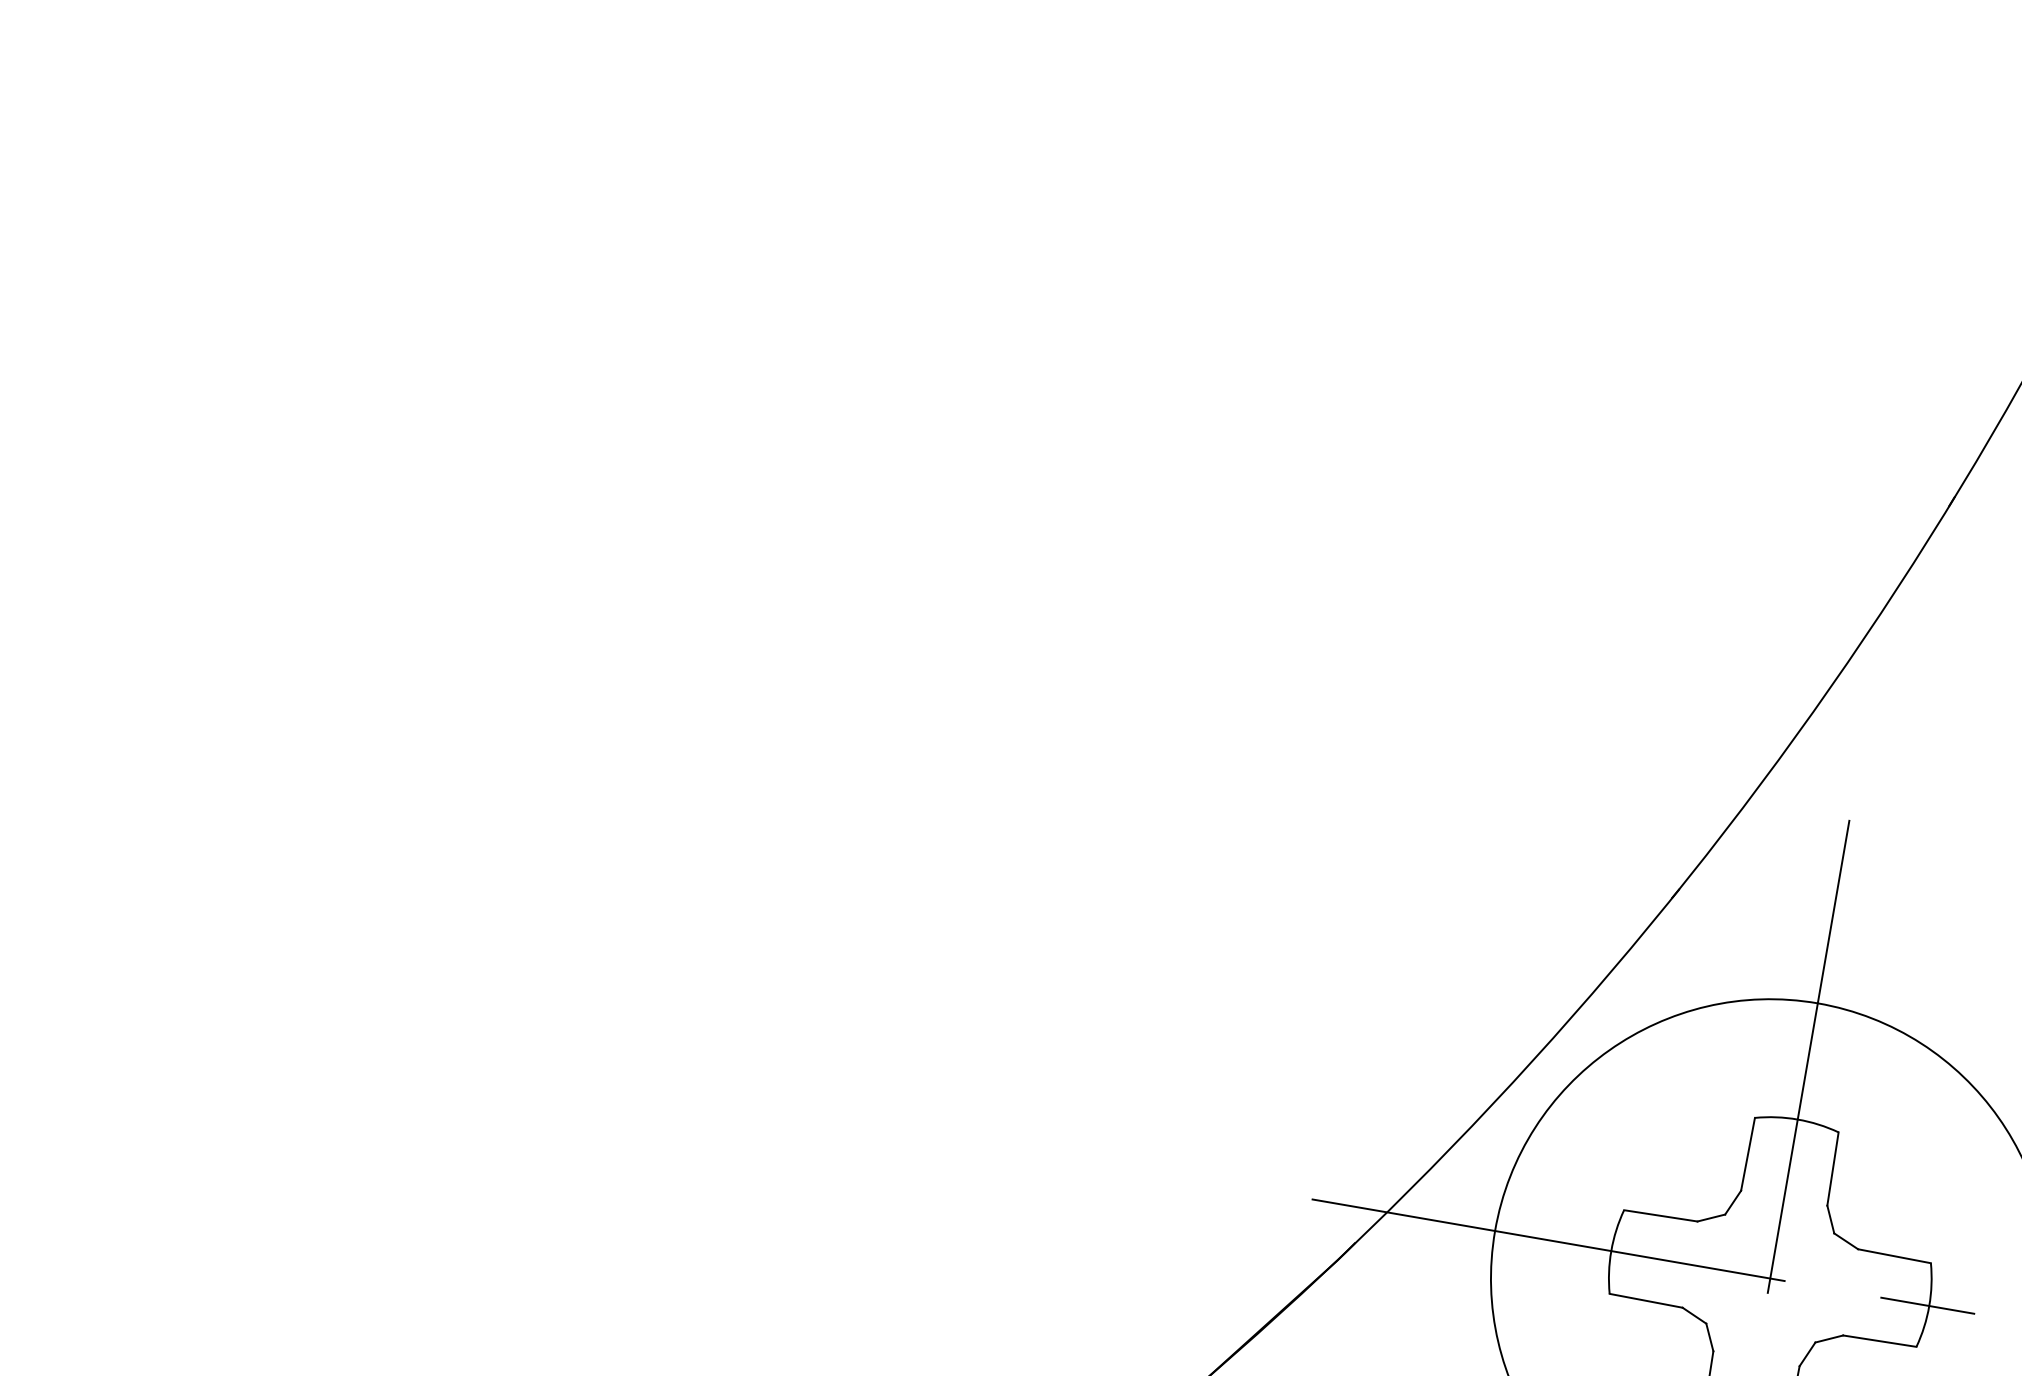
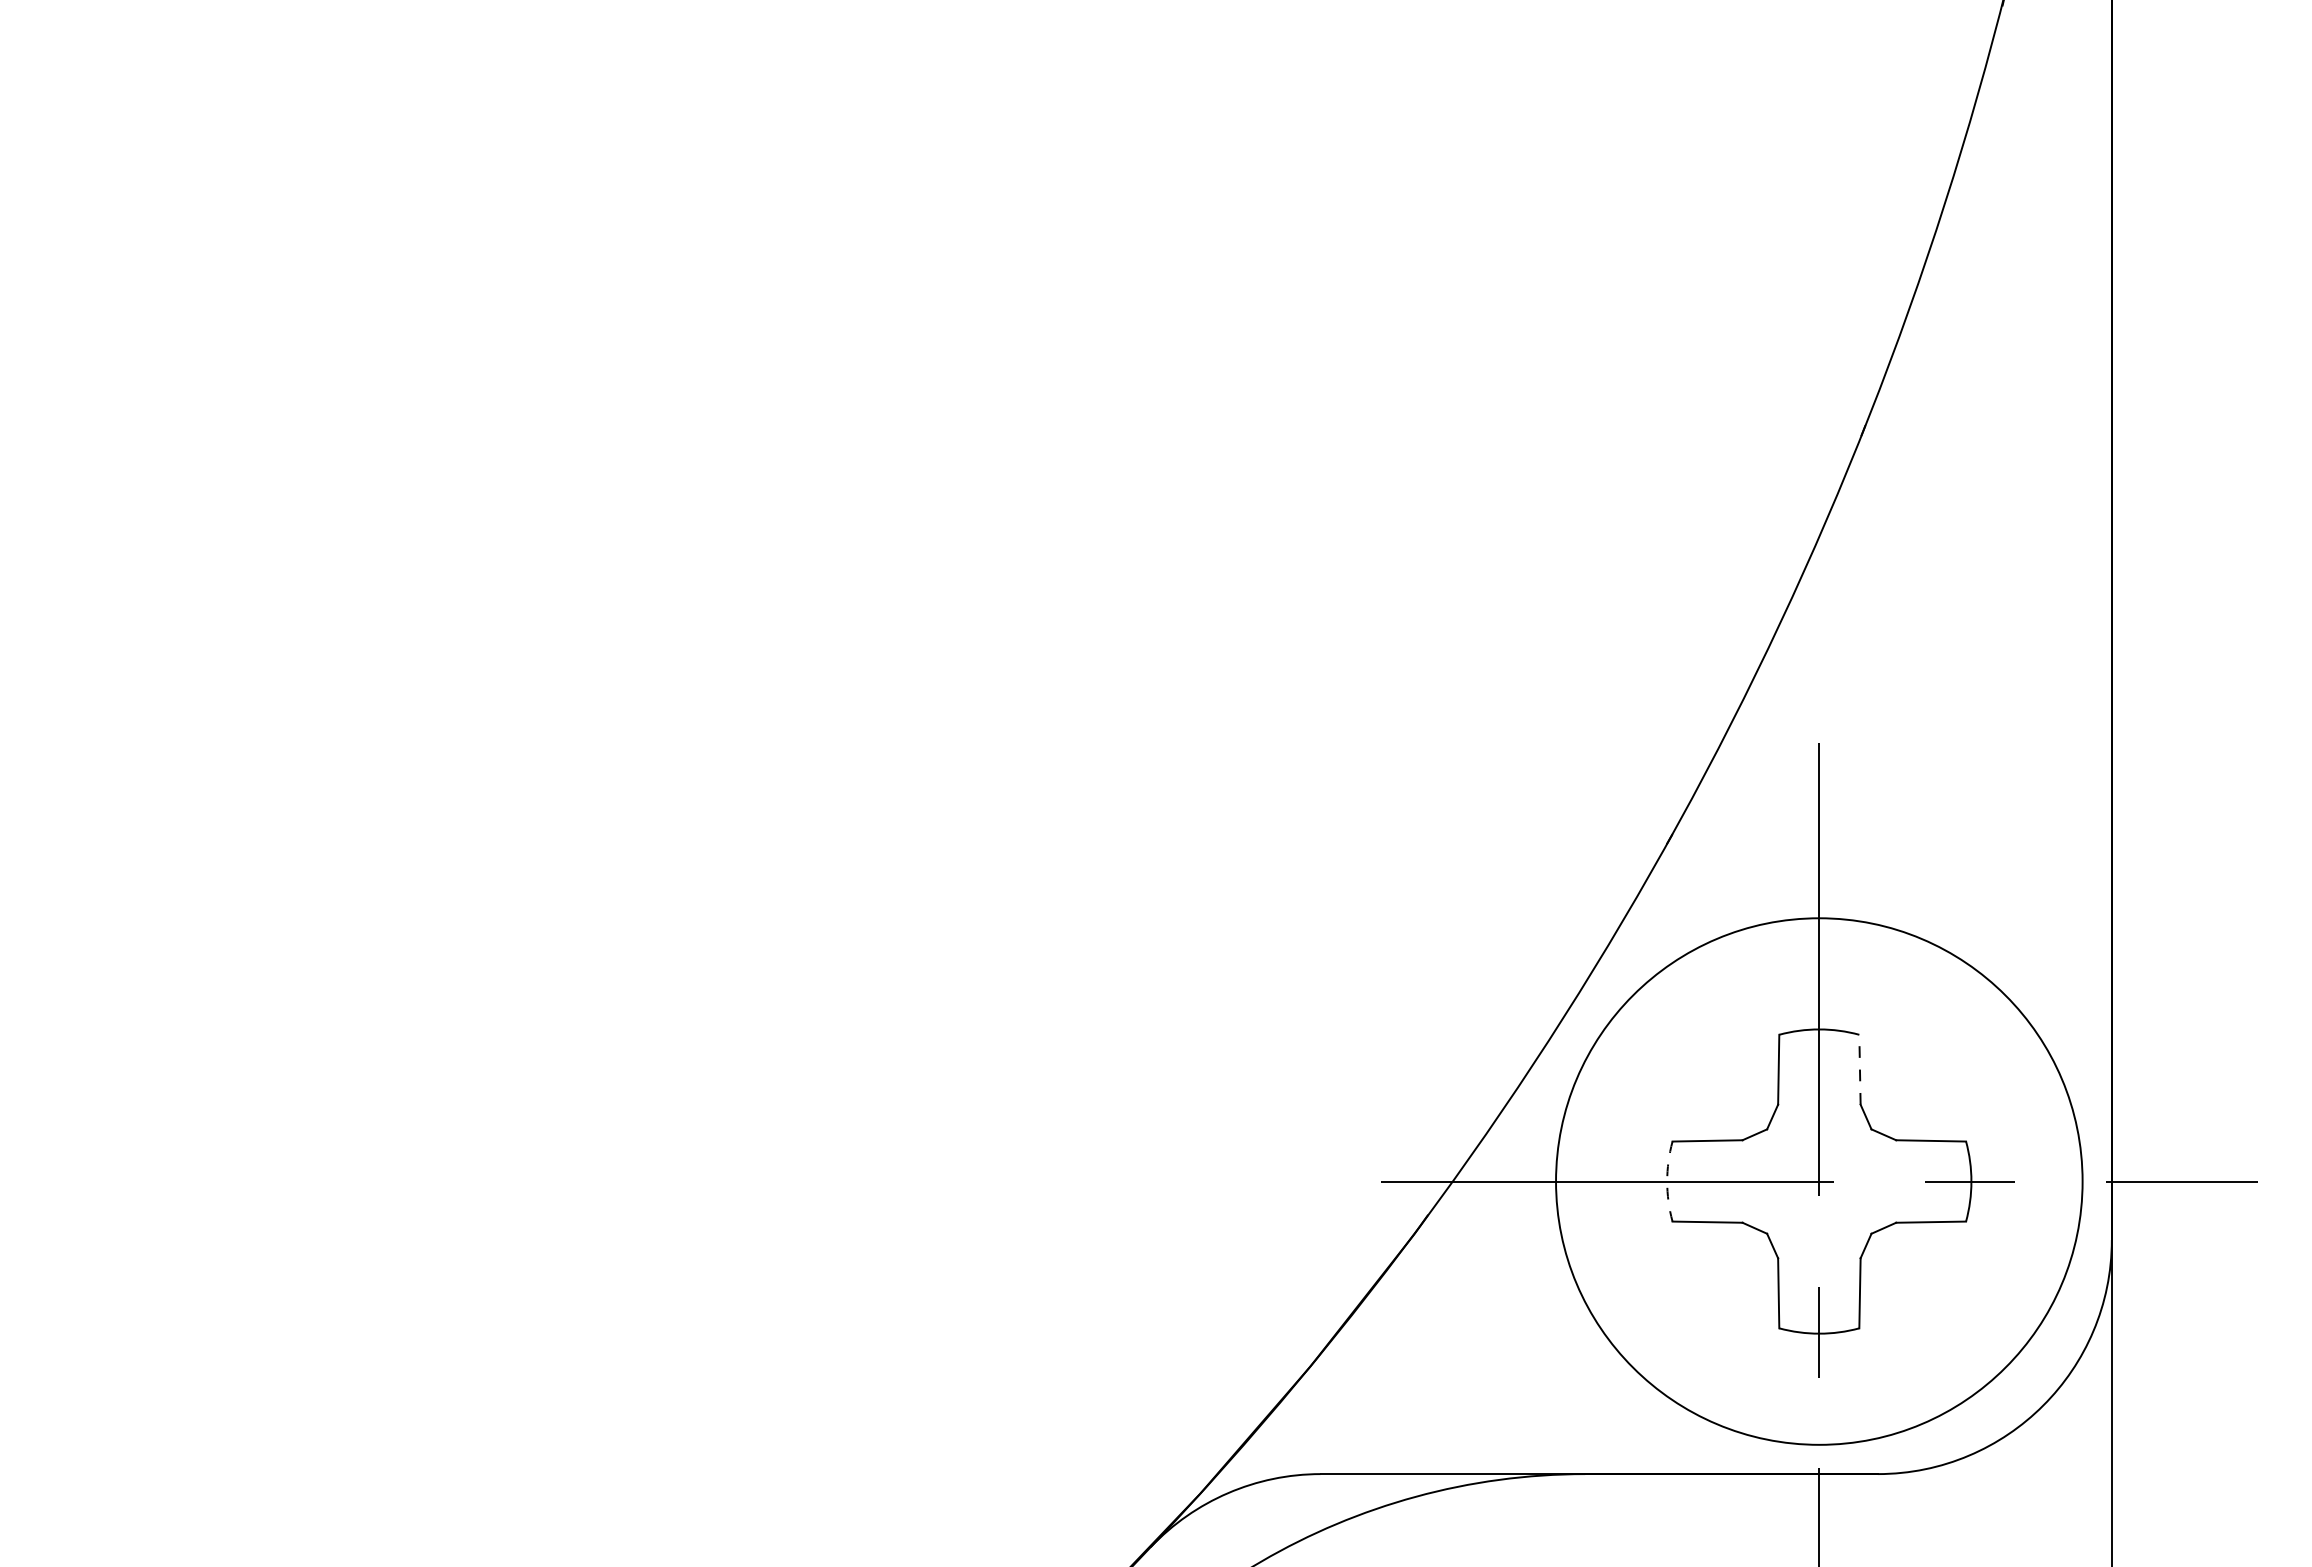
line: (1832, 1168) -> (1859, 1069), solid -> dashed
arc: (1611, 1251) -> (1667, 1181), solid -> dashed

